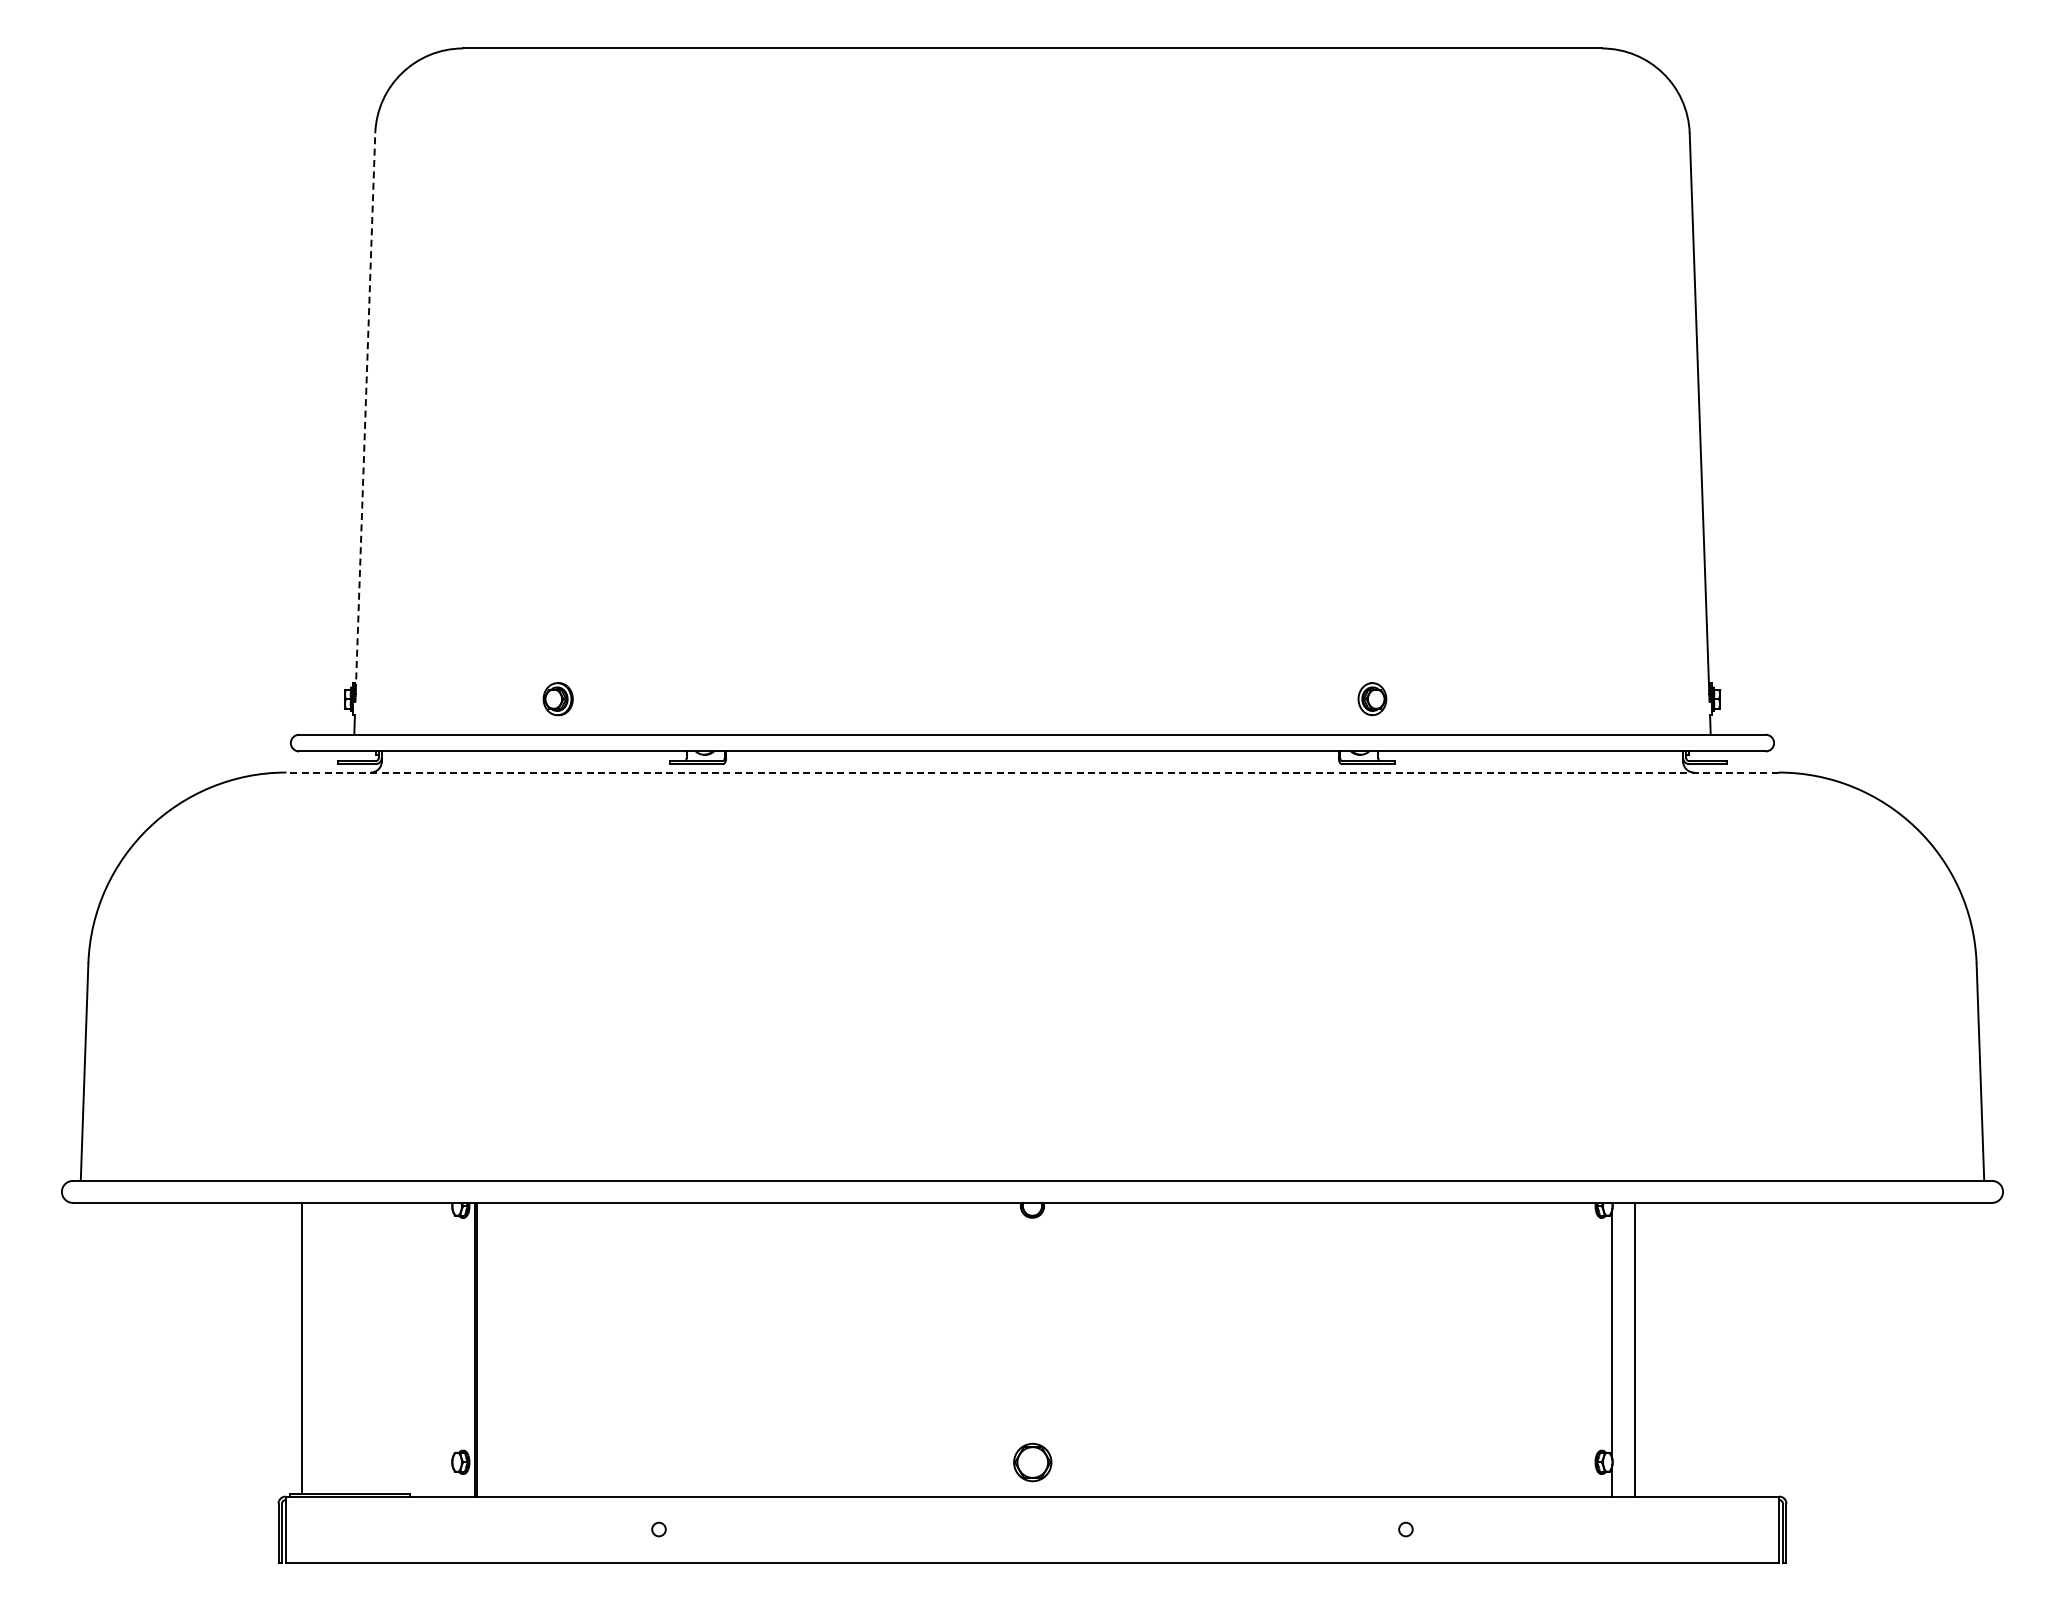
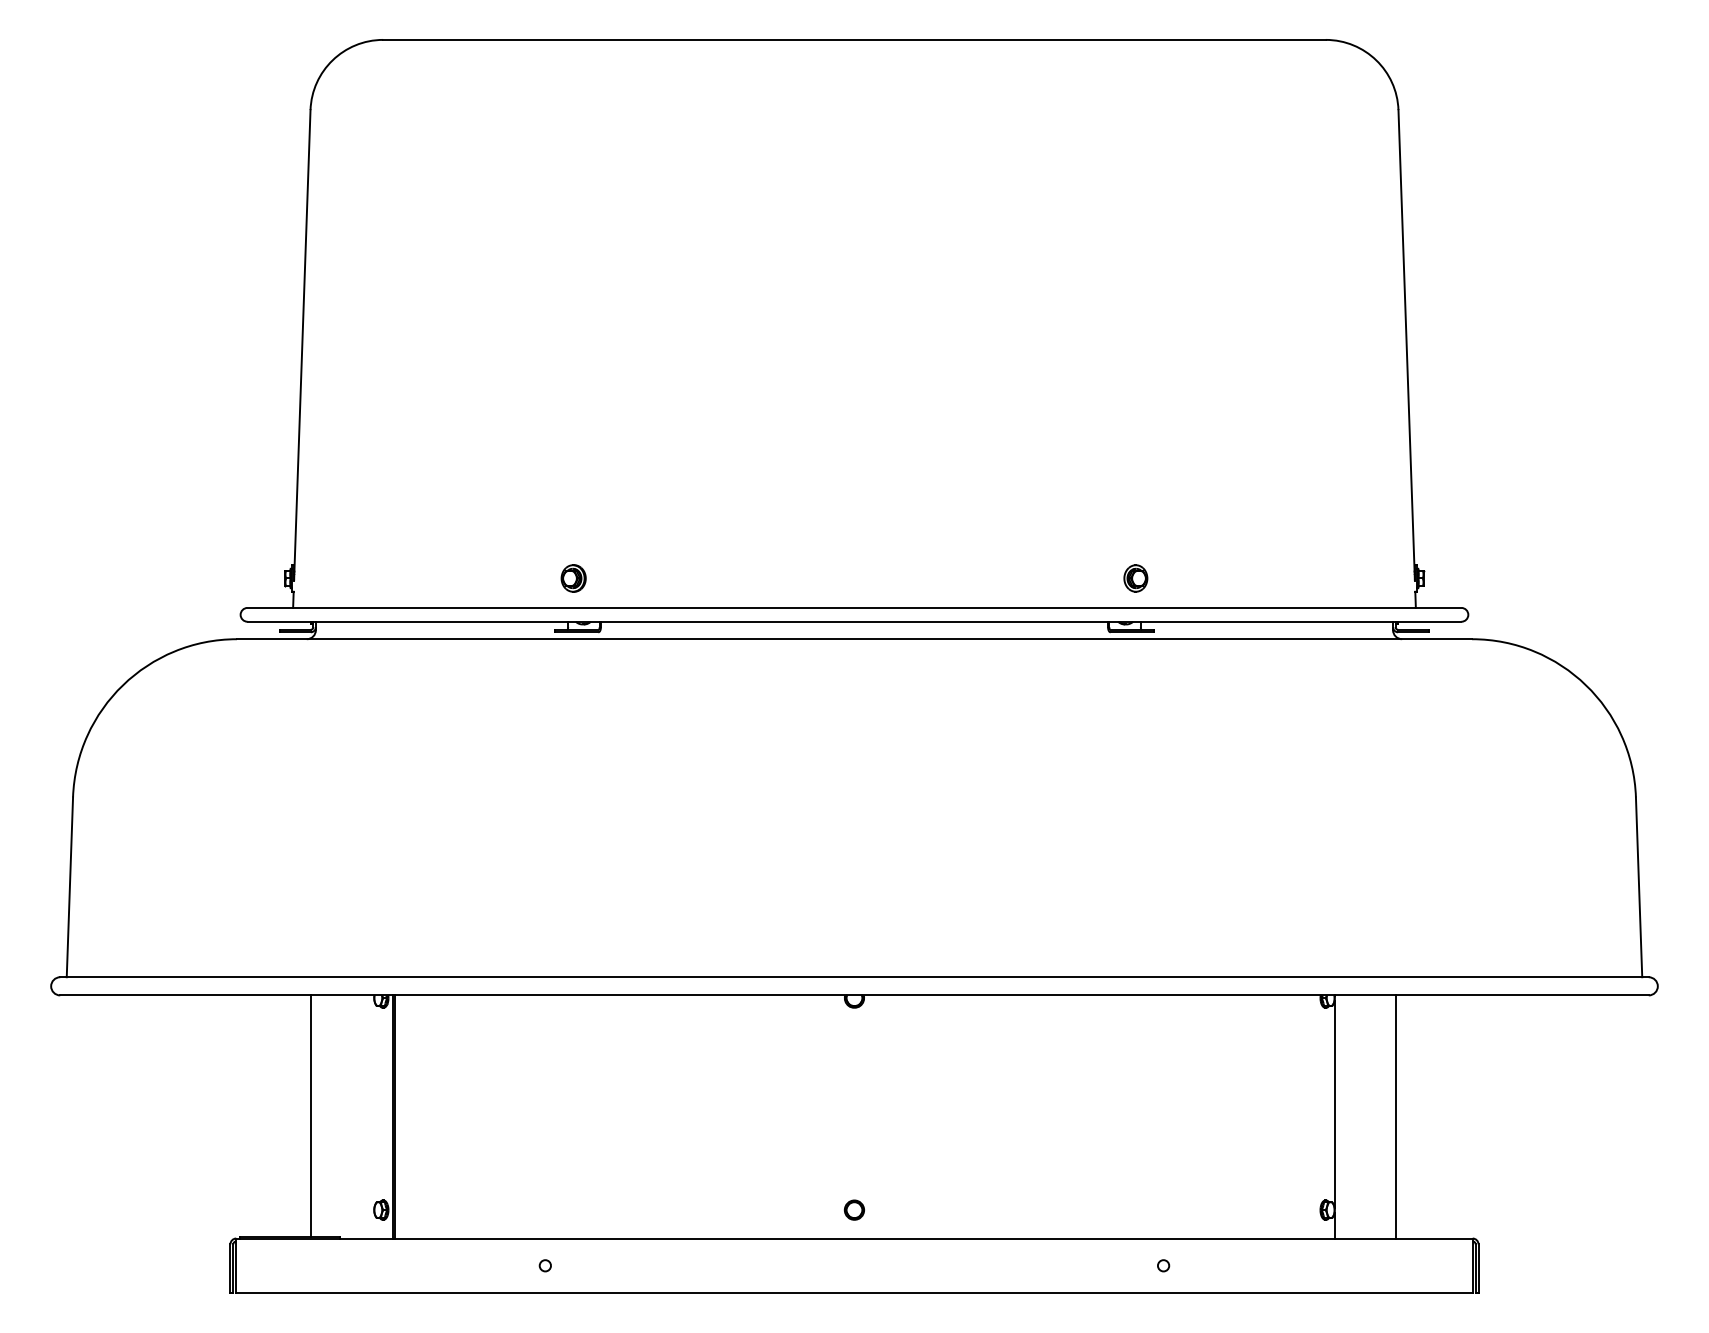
line: (365, 412) -> (302, 341), dashed -> solid
part: (557, 699) -> (573, 578), moved
line: (1032, 772) -> (854, 639), dashed -> solid
line: (301, 1348) -> (310, 1115), moved
line: (1635, 1349) -> (1396, 1116), moved
part: (1031, 1461) -> (853, 1209), size x0.62

